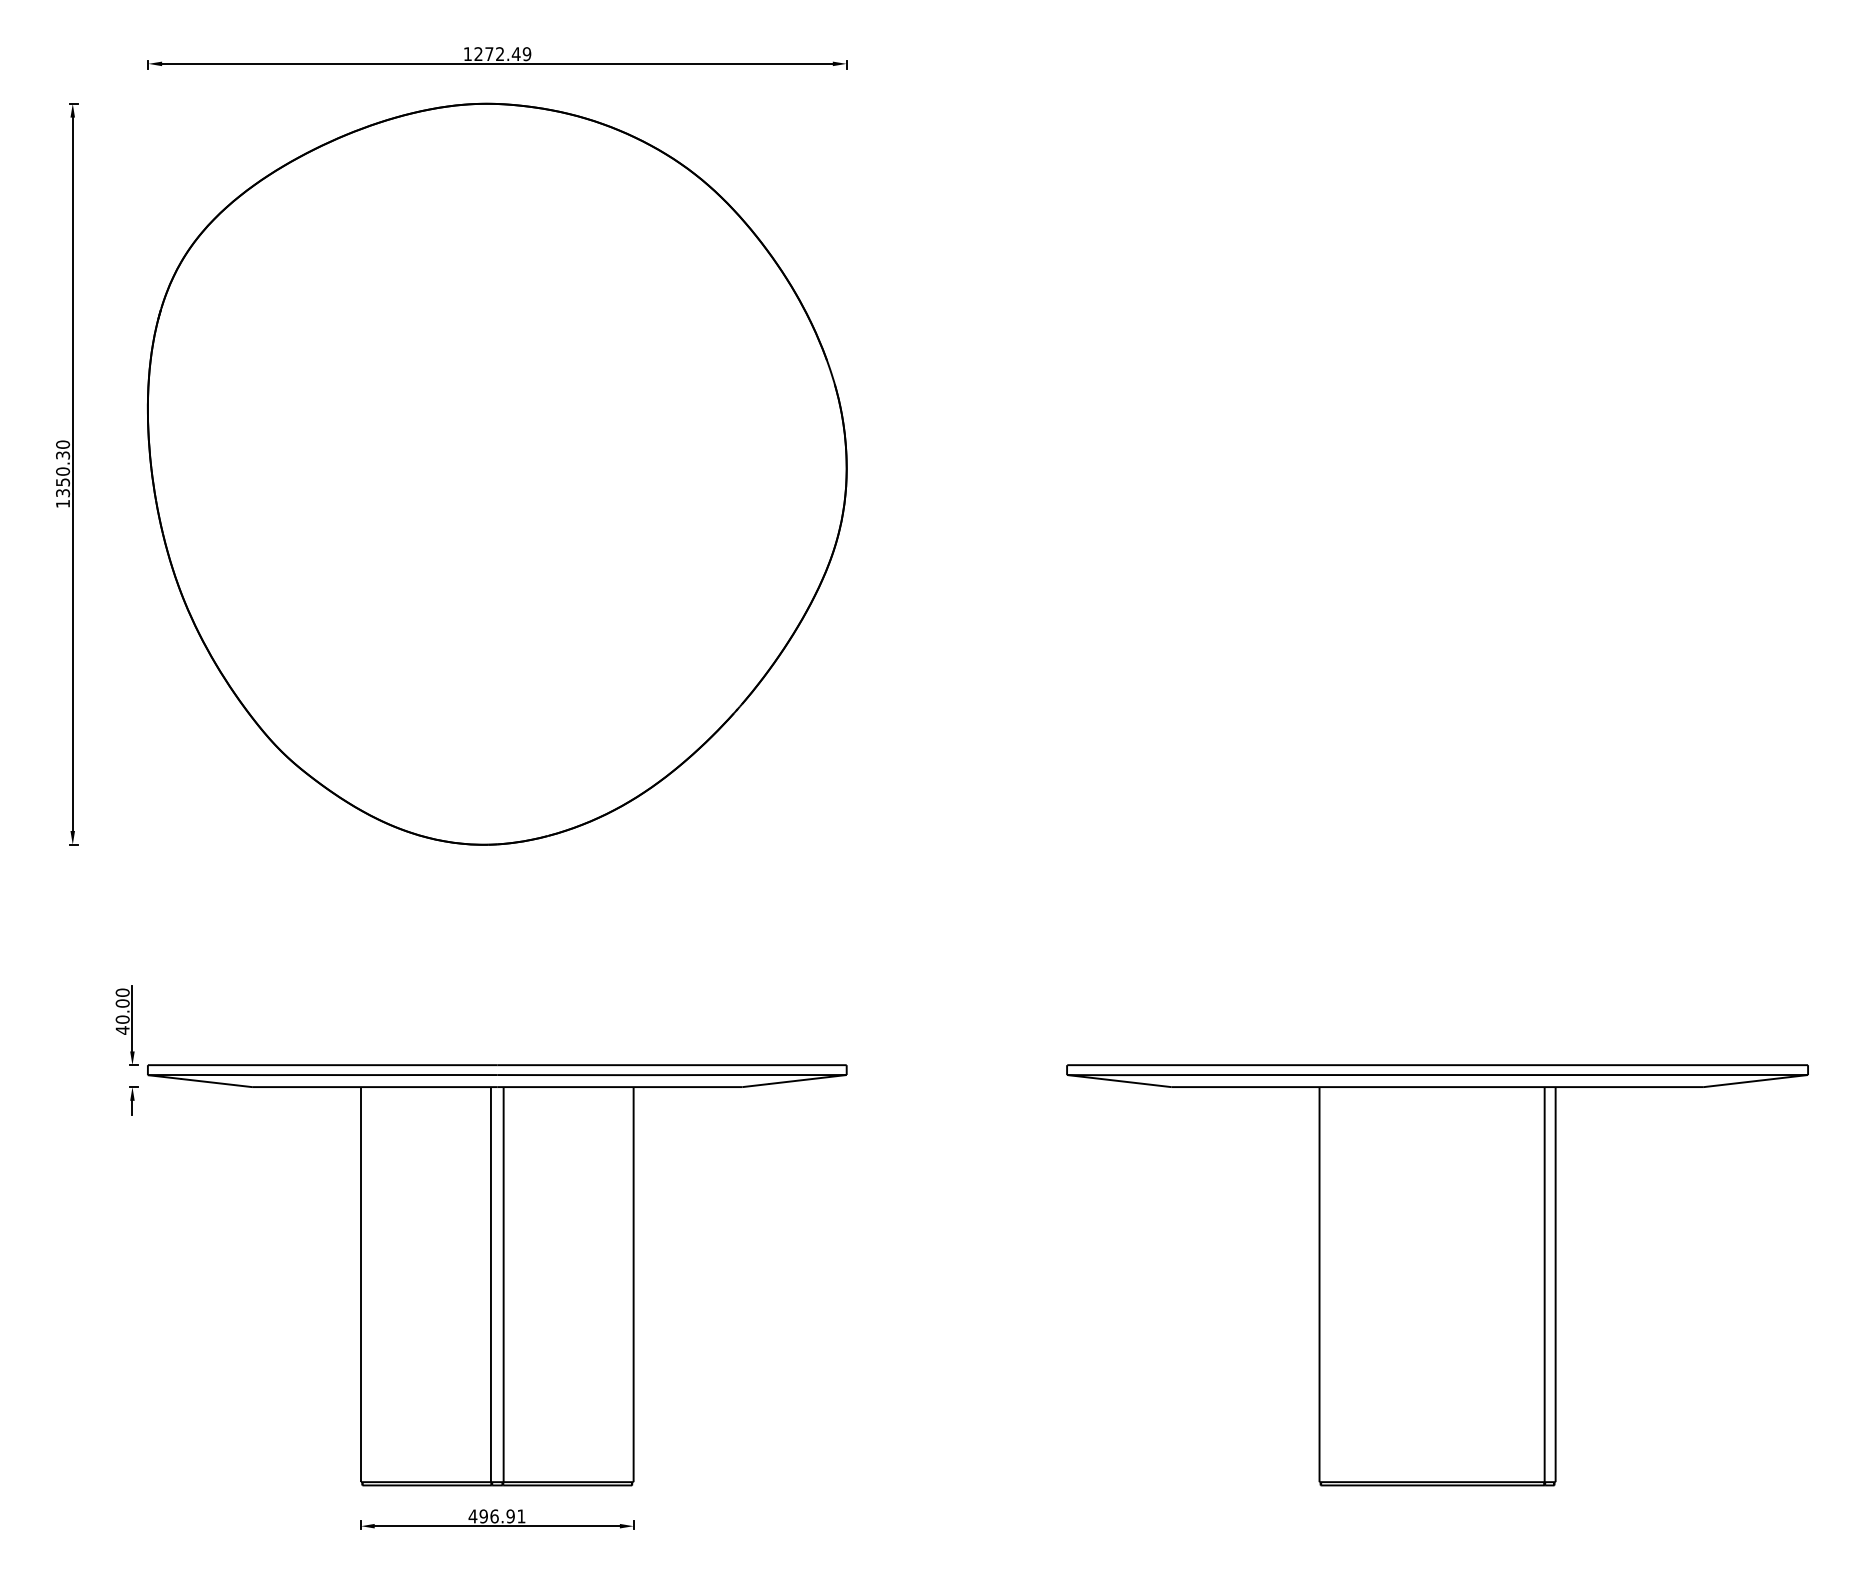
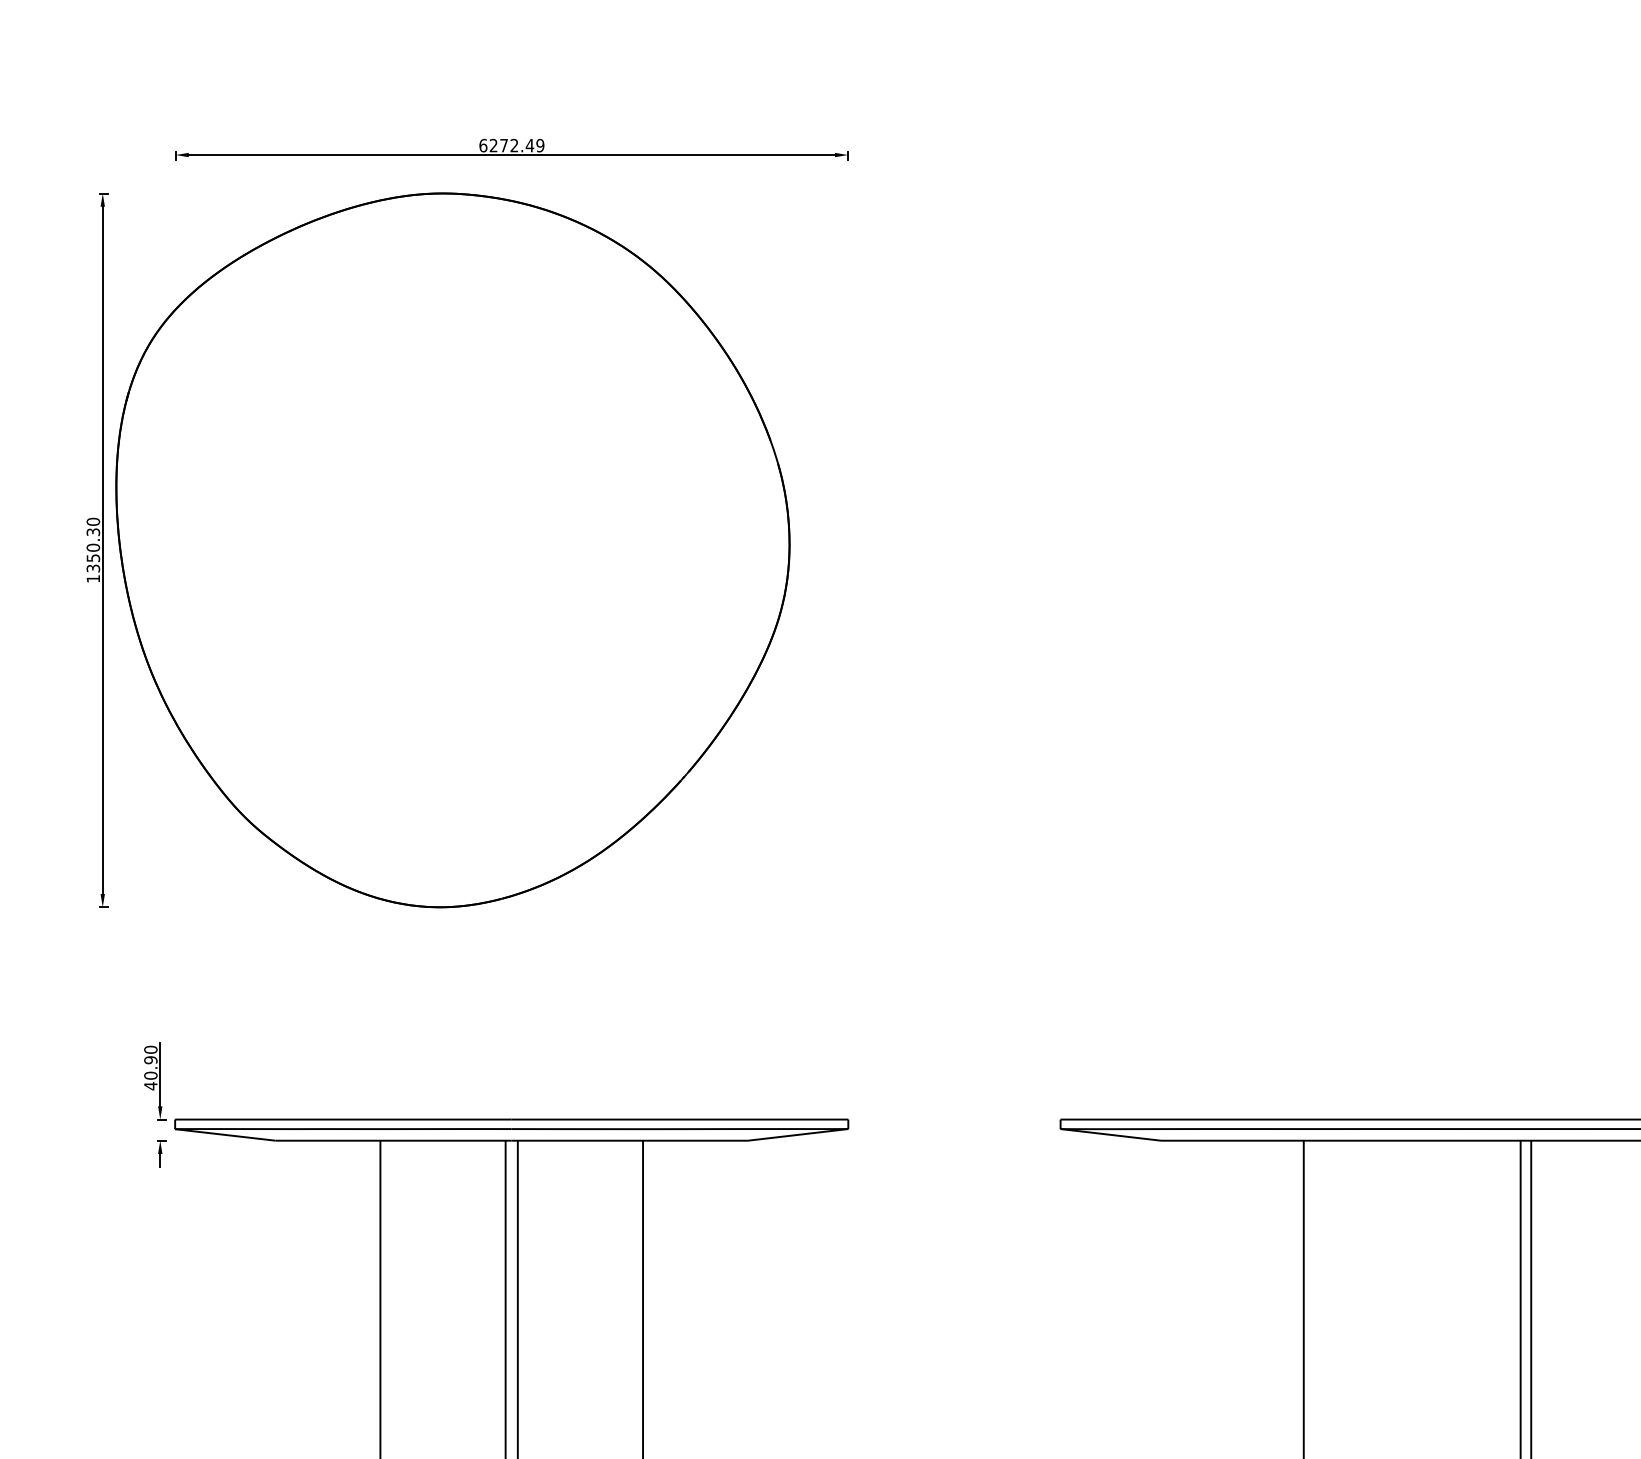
text: (467, 54) -> (483, 145), 1272.49 -> 6272.49
part: (496, 473) -> (452, 549), moved
text: (122, 1003) -> (150, 1060), 40.00 -> 40.90

